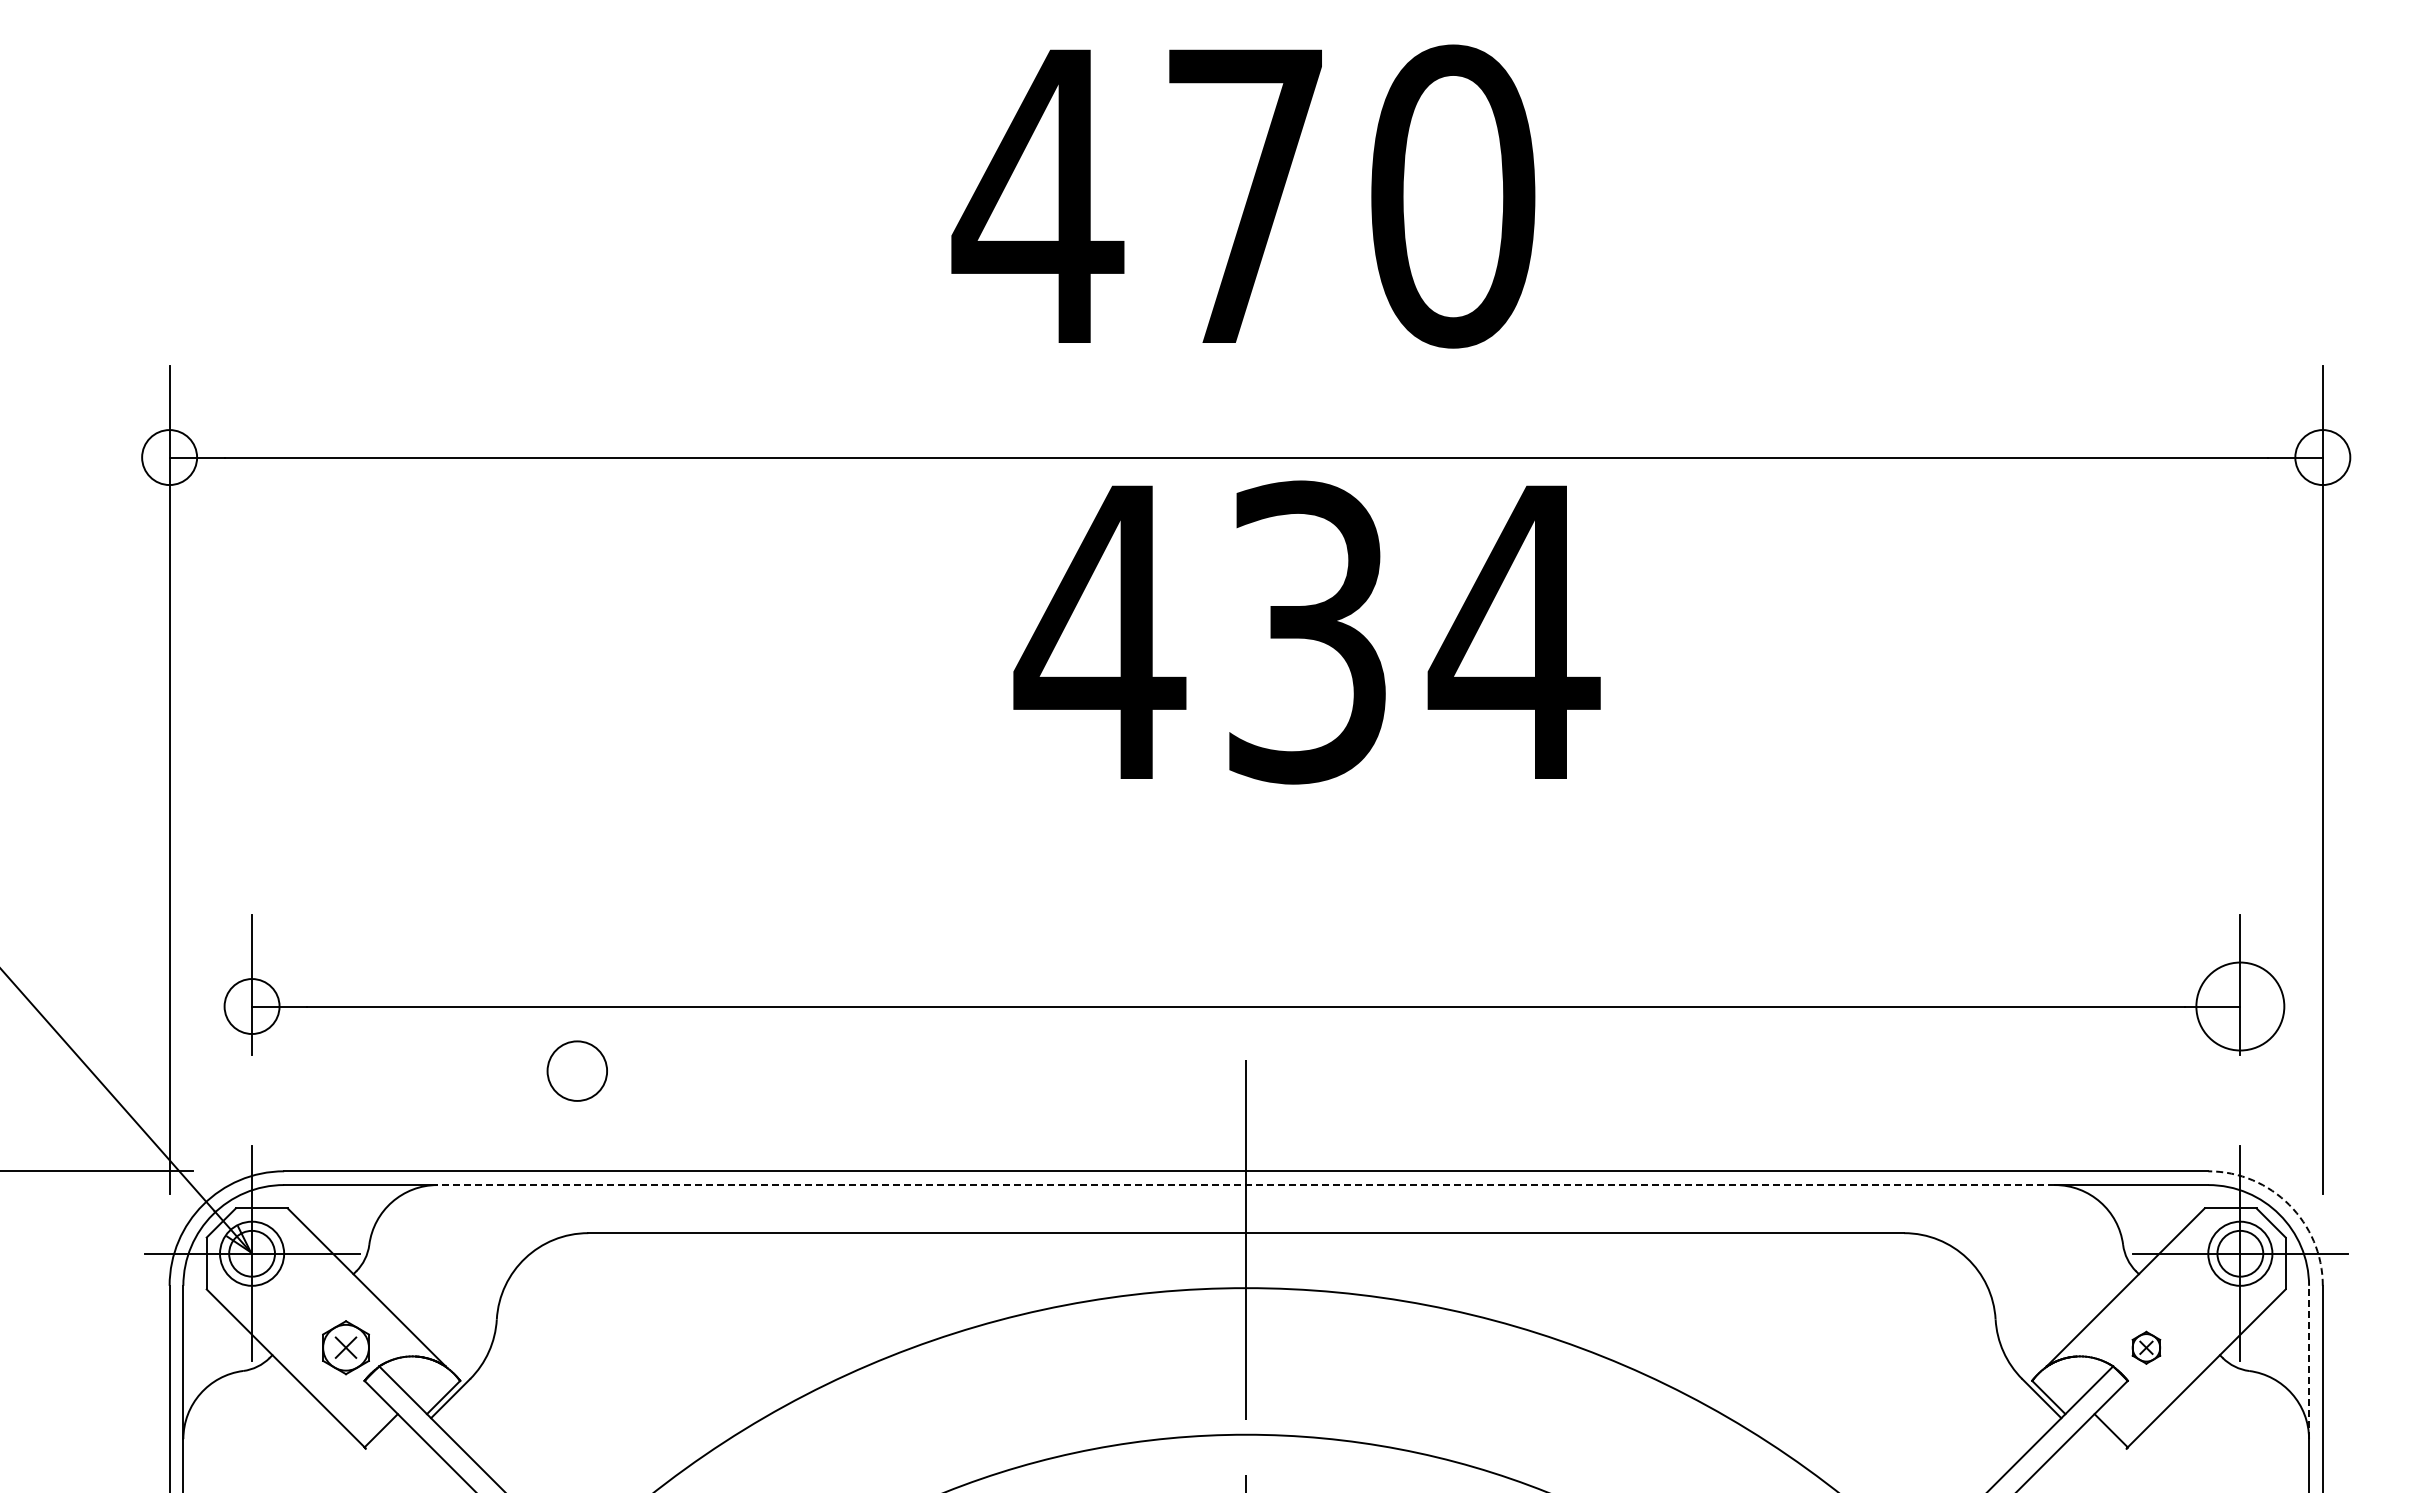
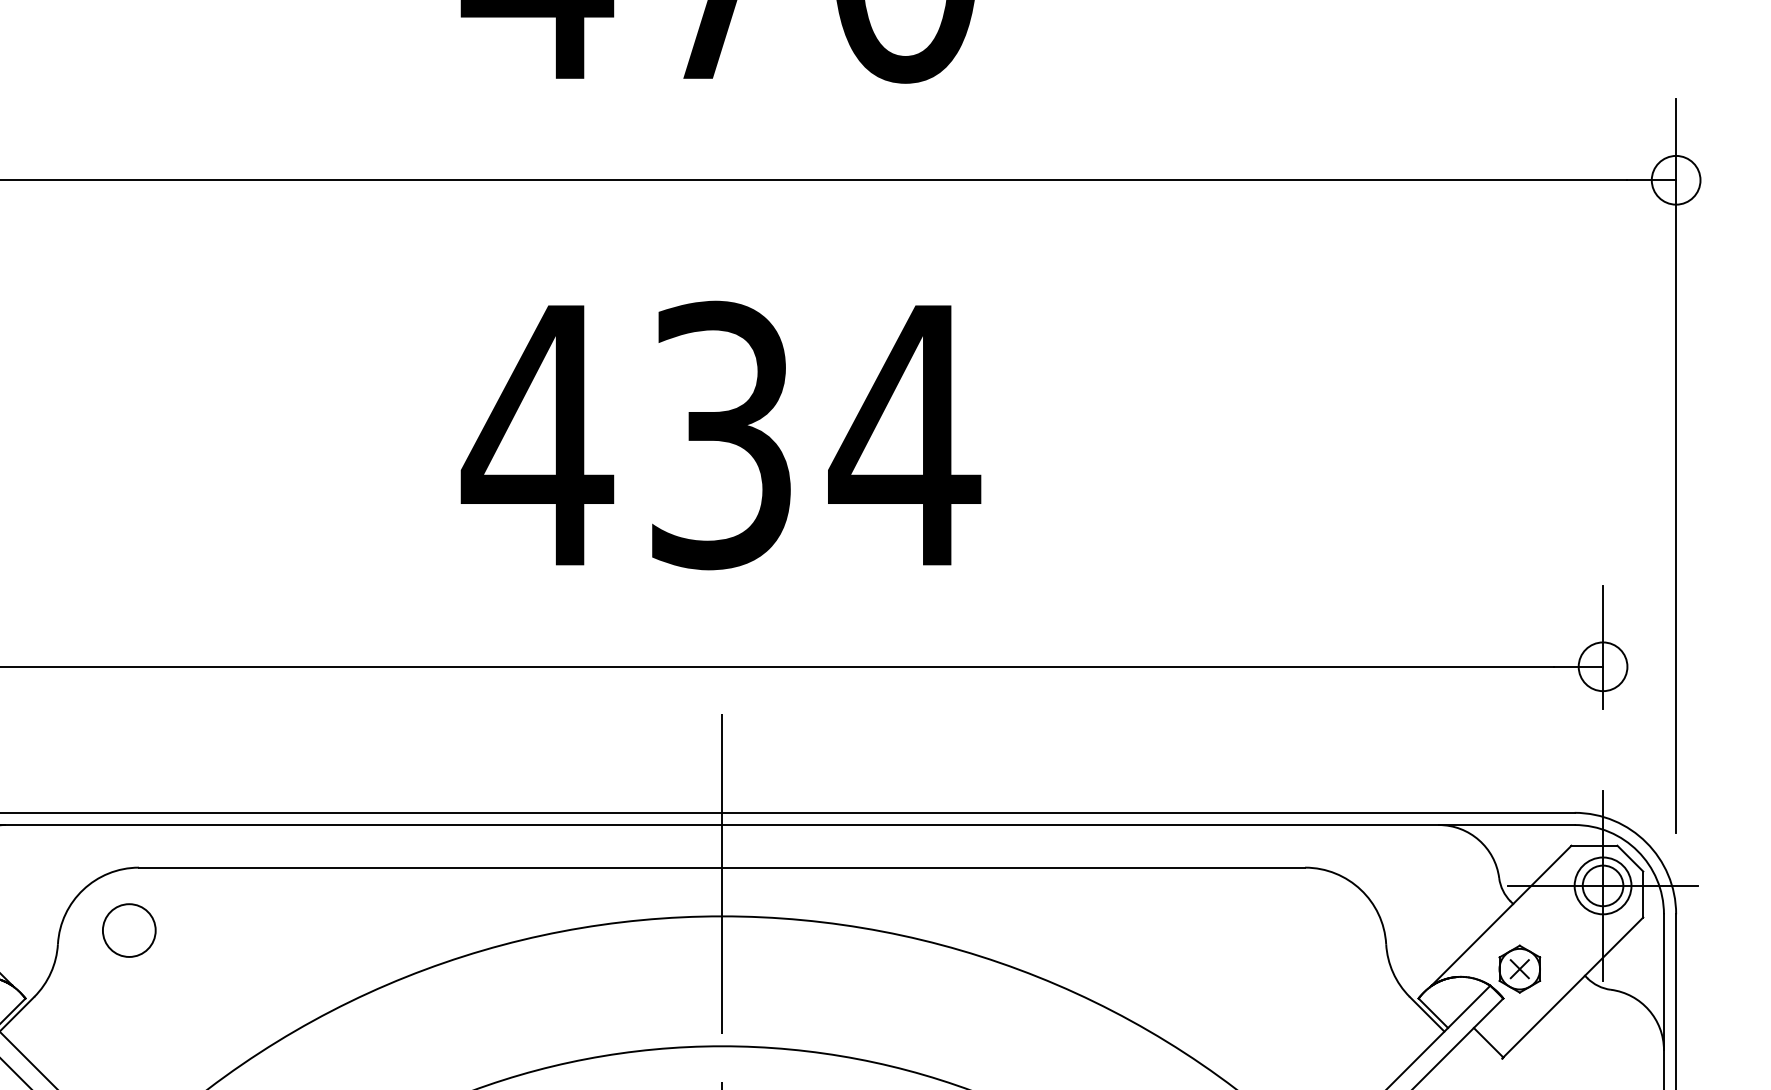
text: (1306, 632) -> (720, 435), moved
circle: (2239, 1006) -> (1602, 666), size x0.62
circle: (576, 1070) -> (128, 929), moved
line: (1246, 1185) -> (722, 825), dashed -> solid
arc: (2289, 1204) -> (1646, 842), dashed -> solid
part: (2146, 1347) -> (1519, 968), size x1.67
line: (2309, 1362) -> (1664, 982), dashed -> solid

